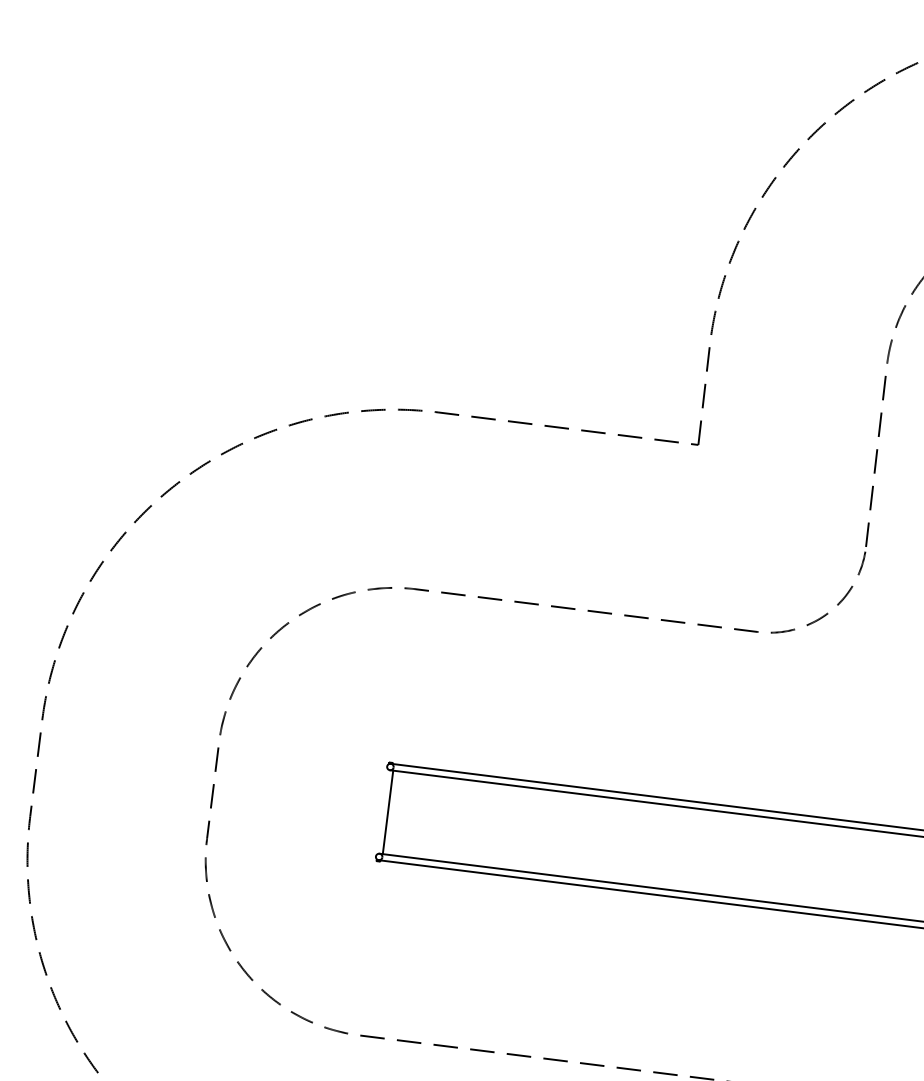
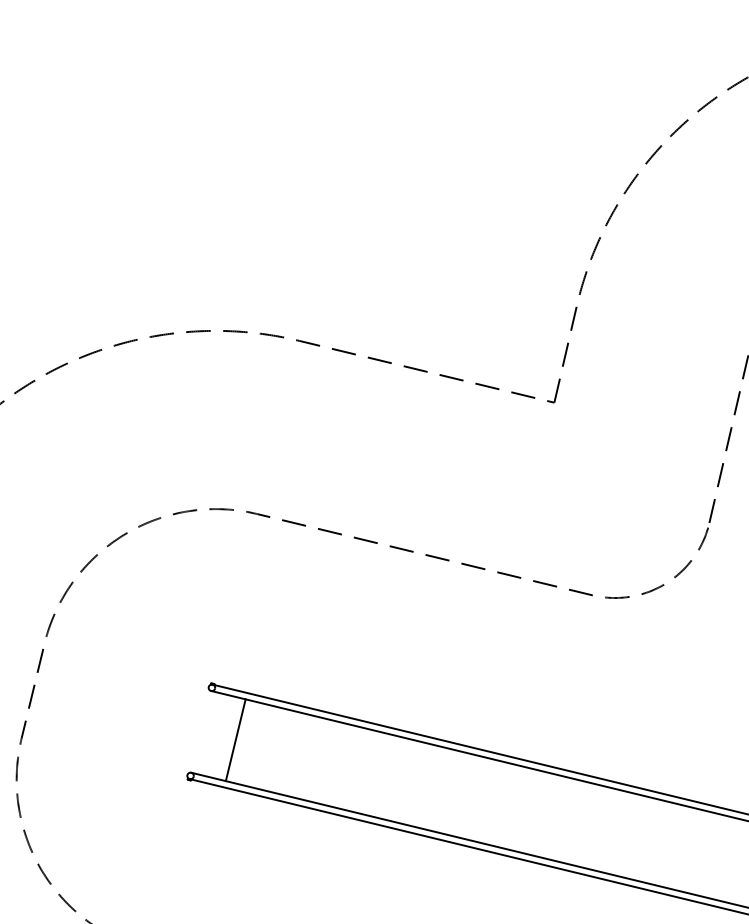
line: (387, 812) -> (235, 740), moved

